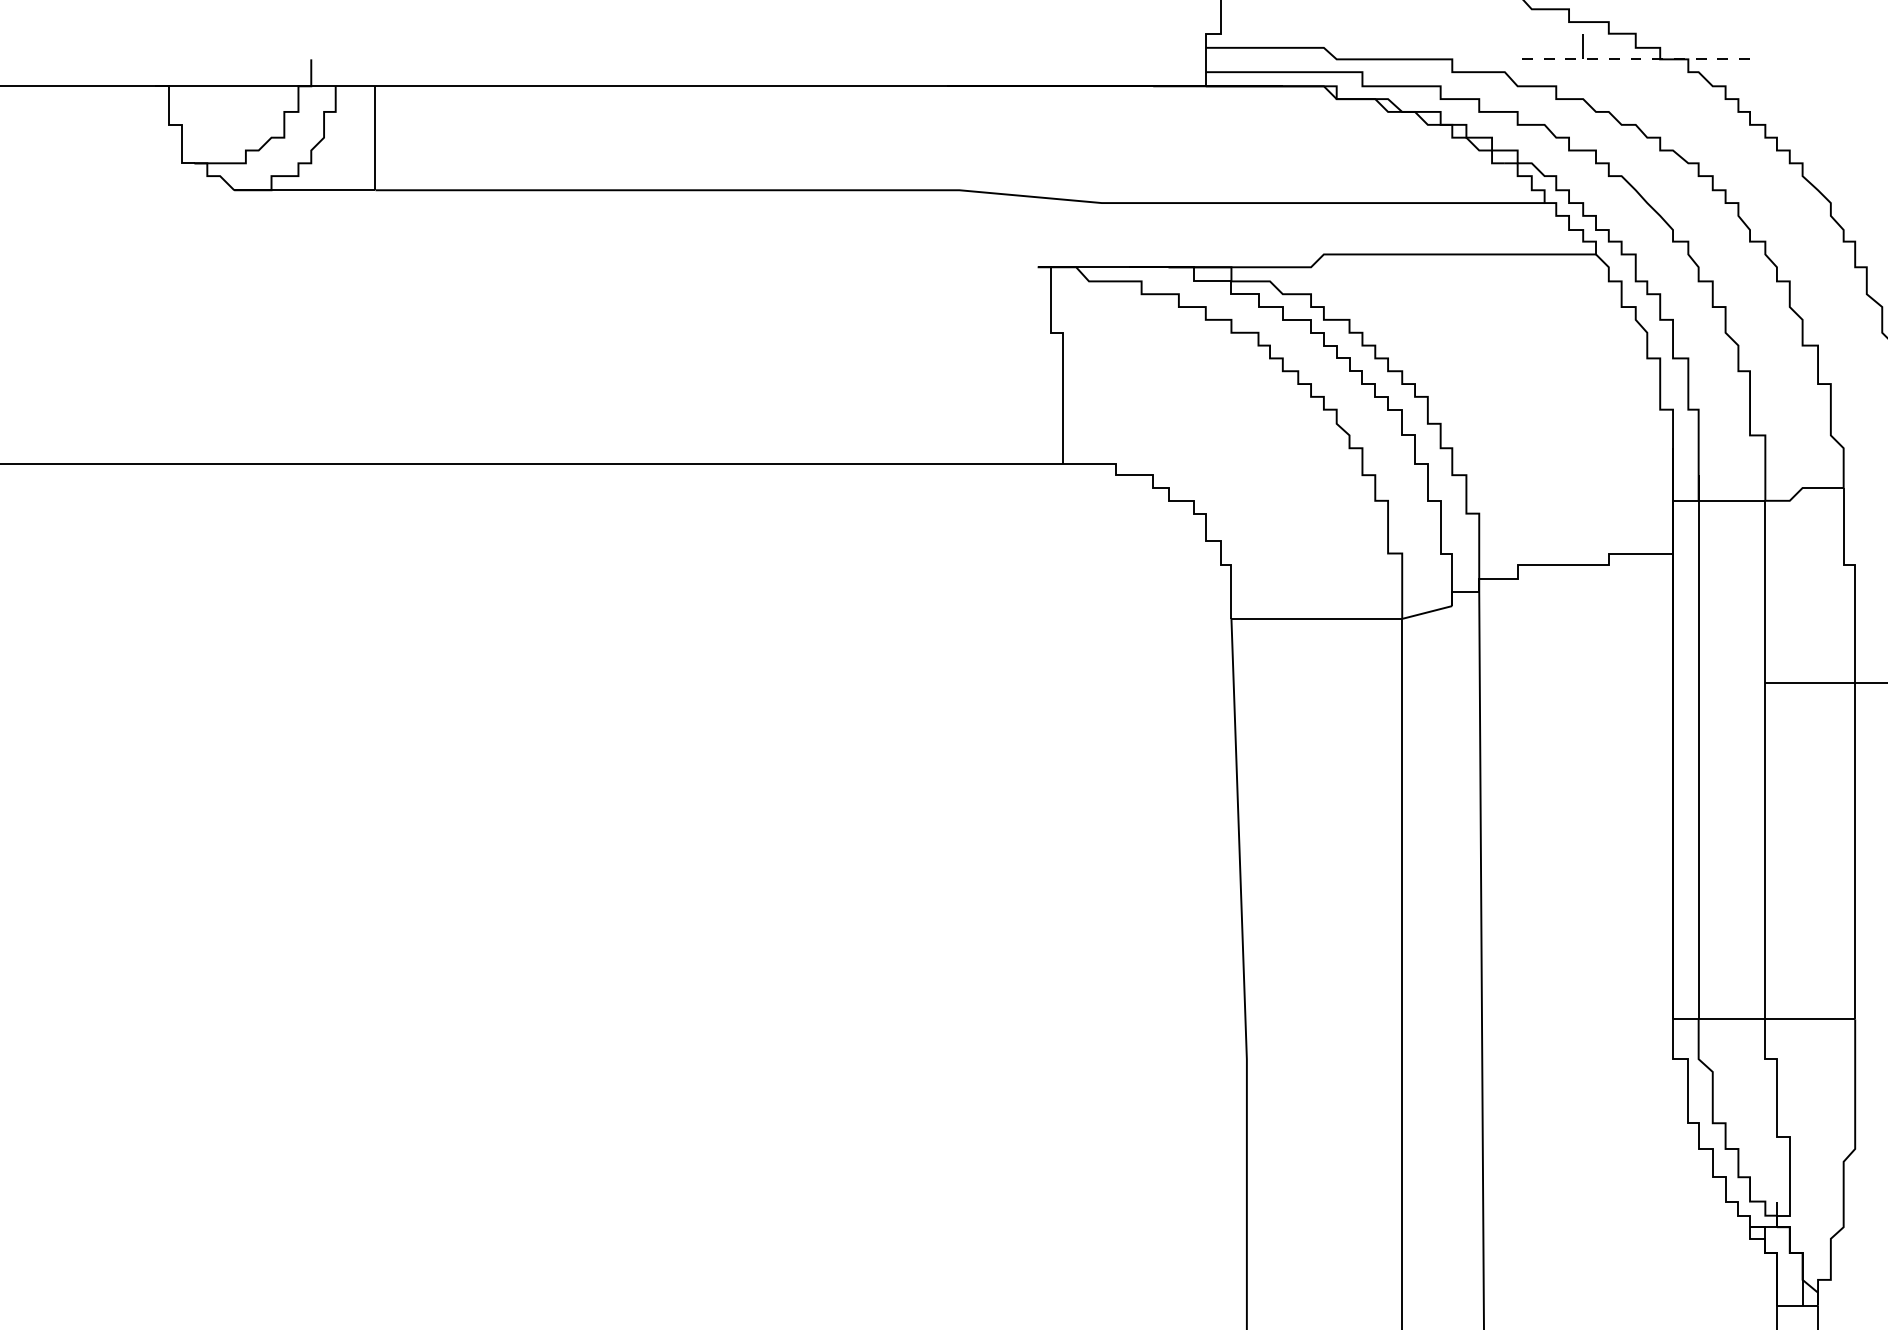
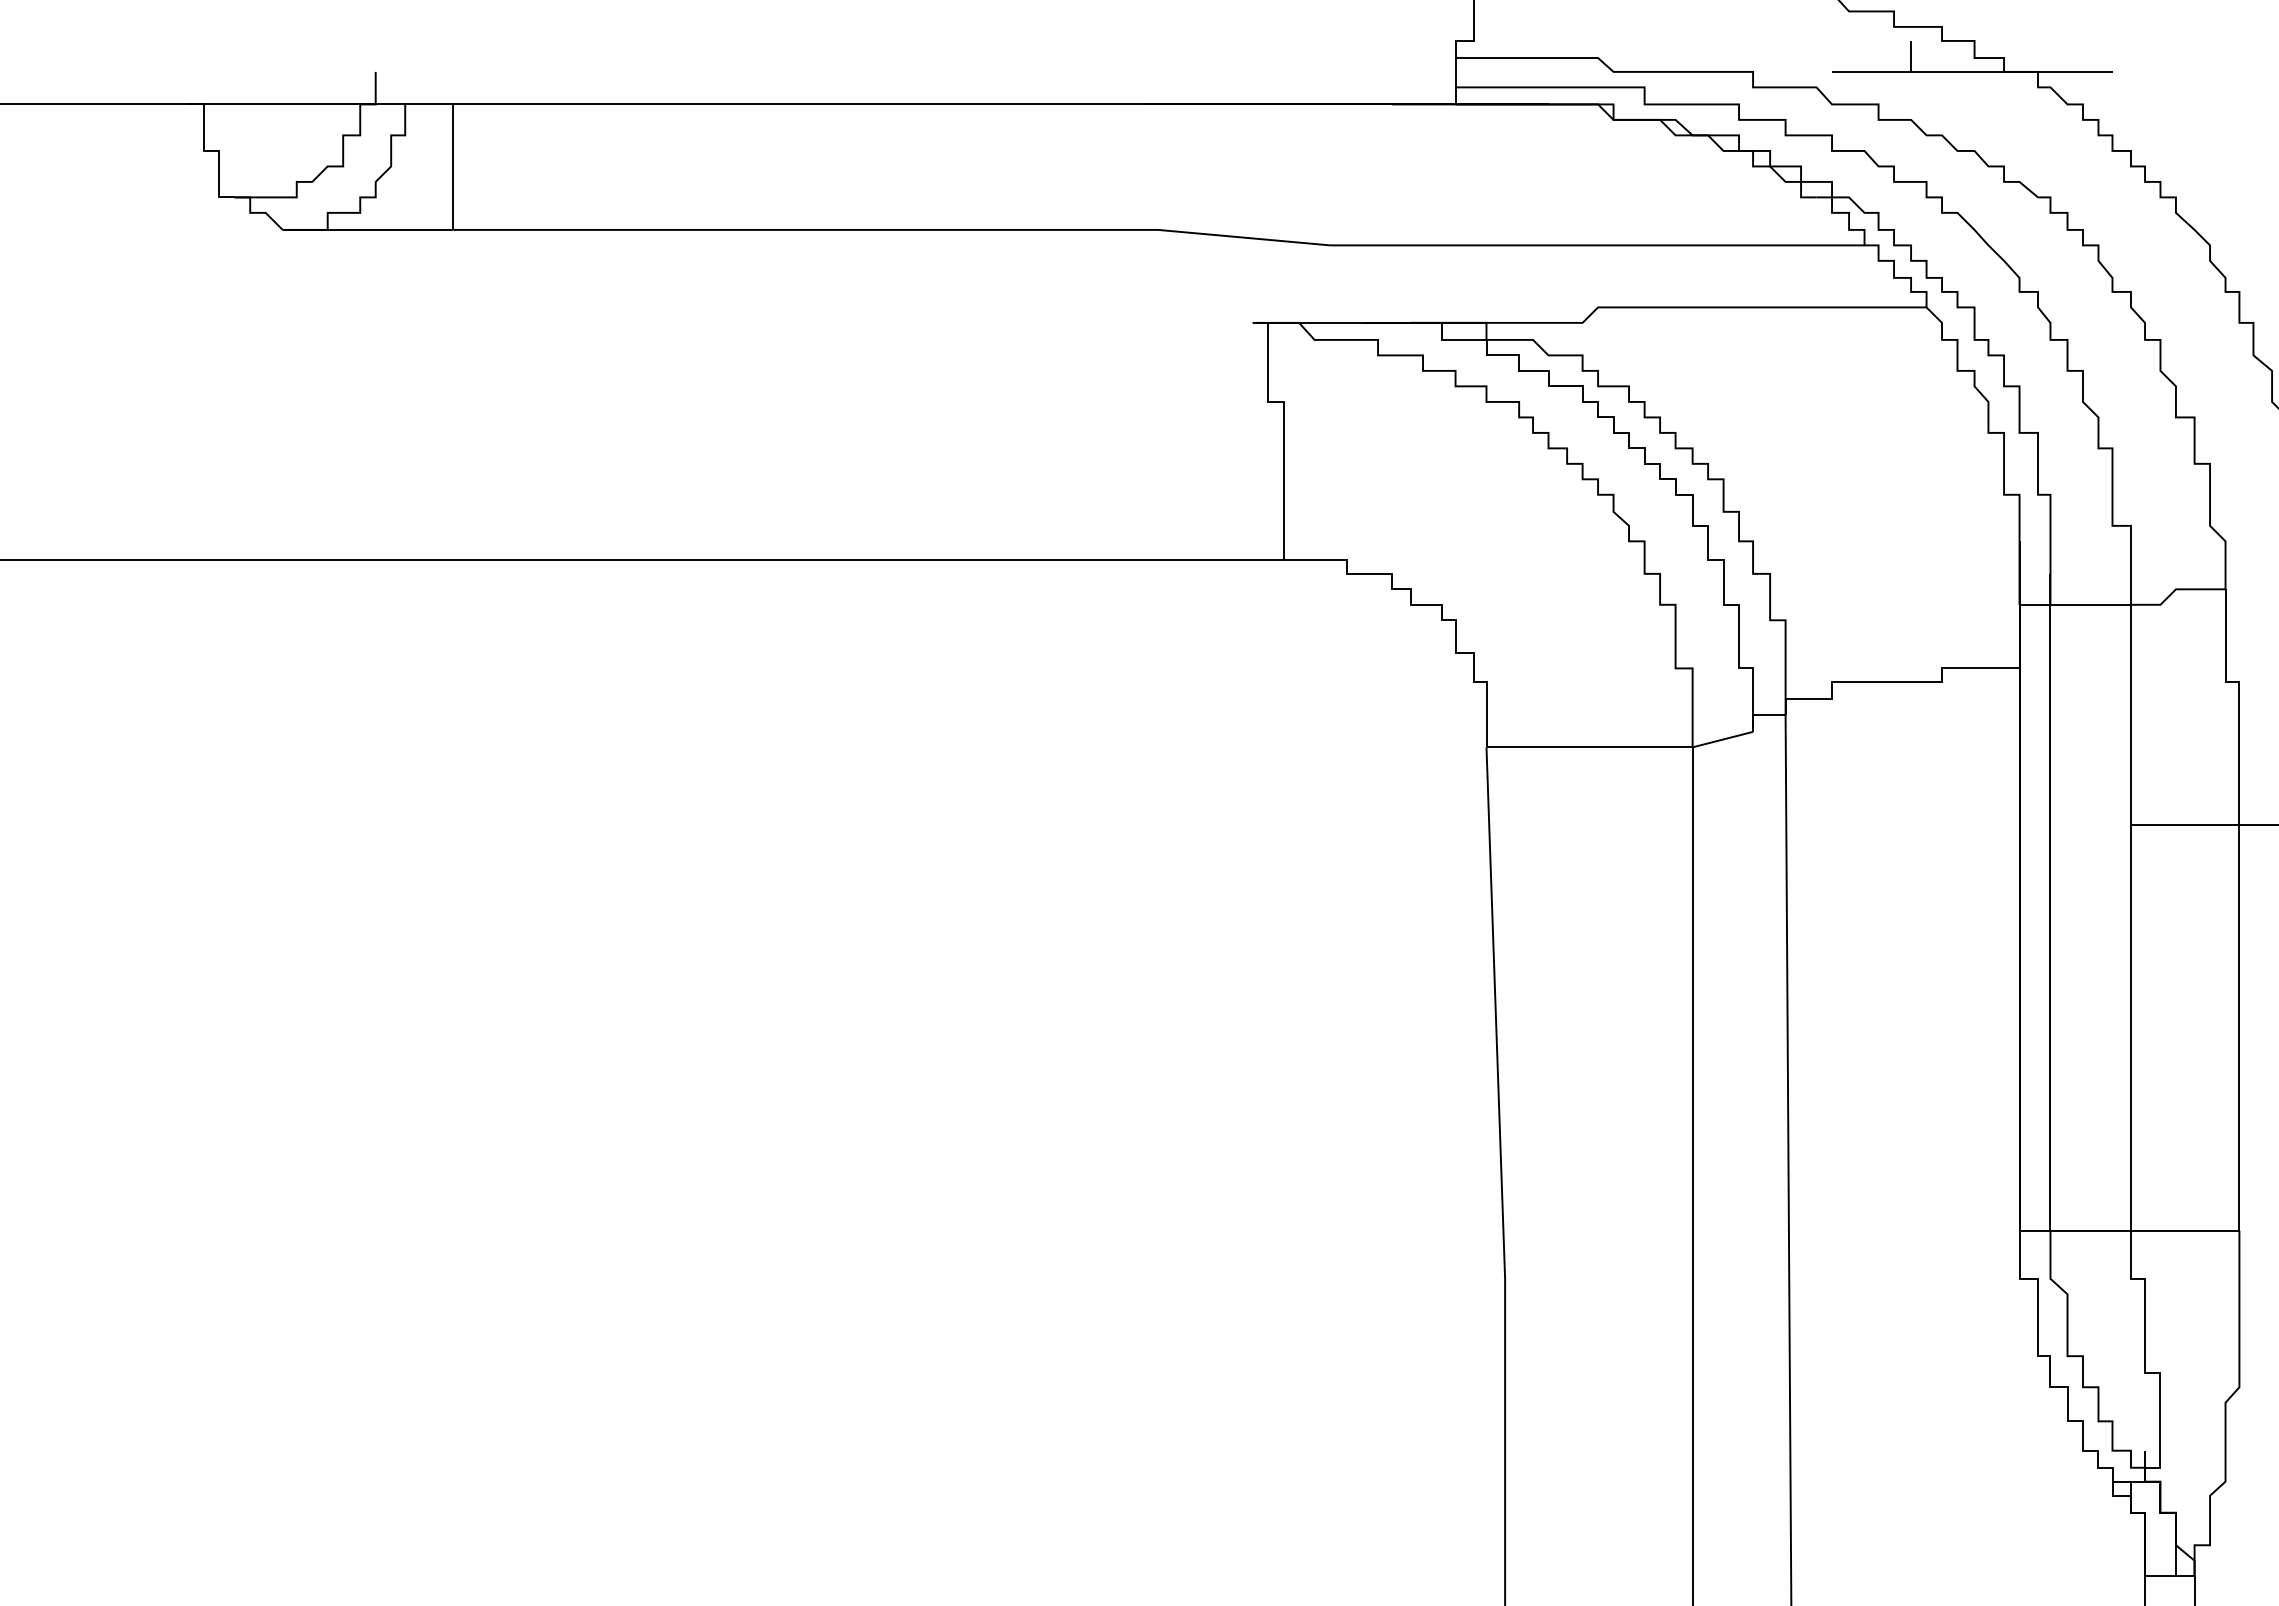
line: (1633, 59) -> (1971, 71), dashed -> solid

